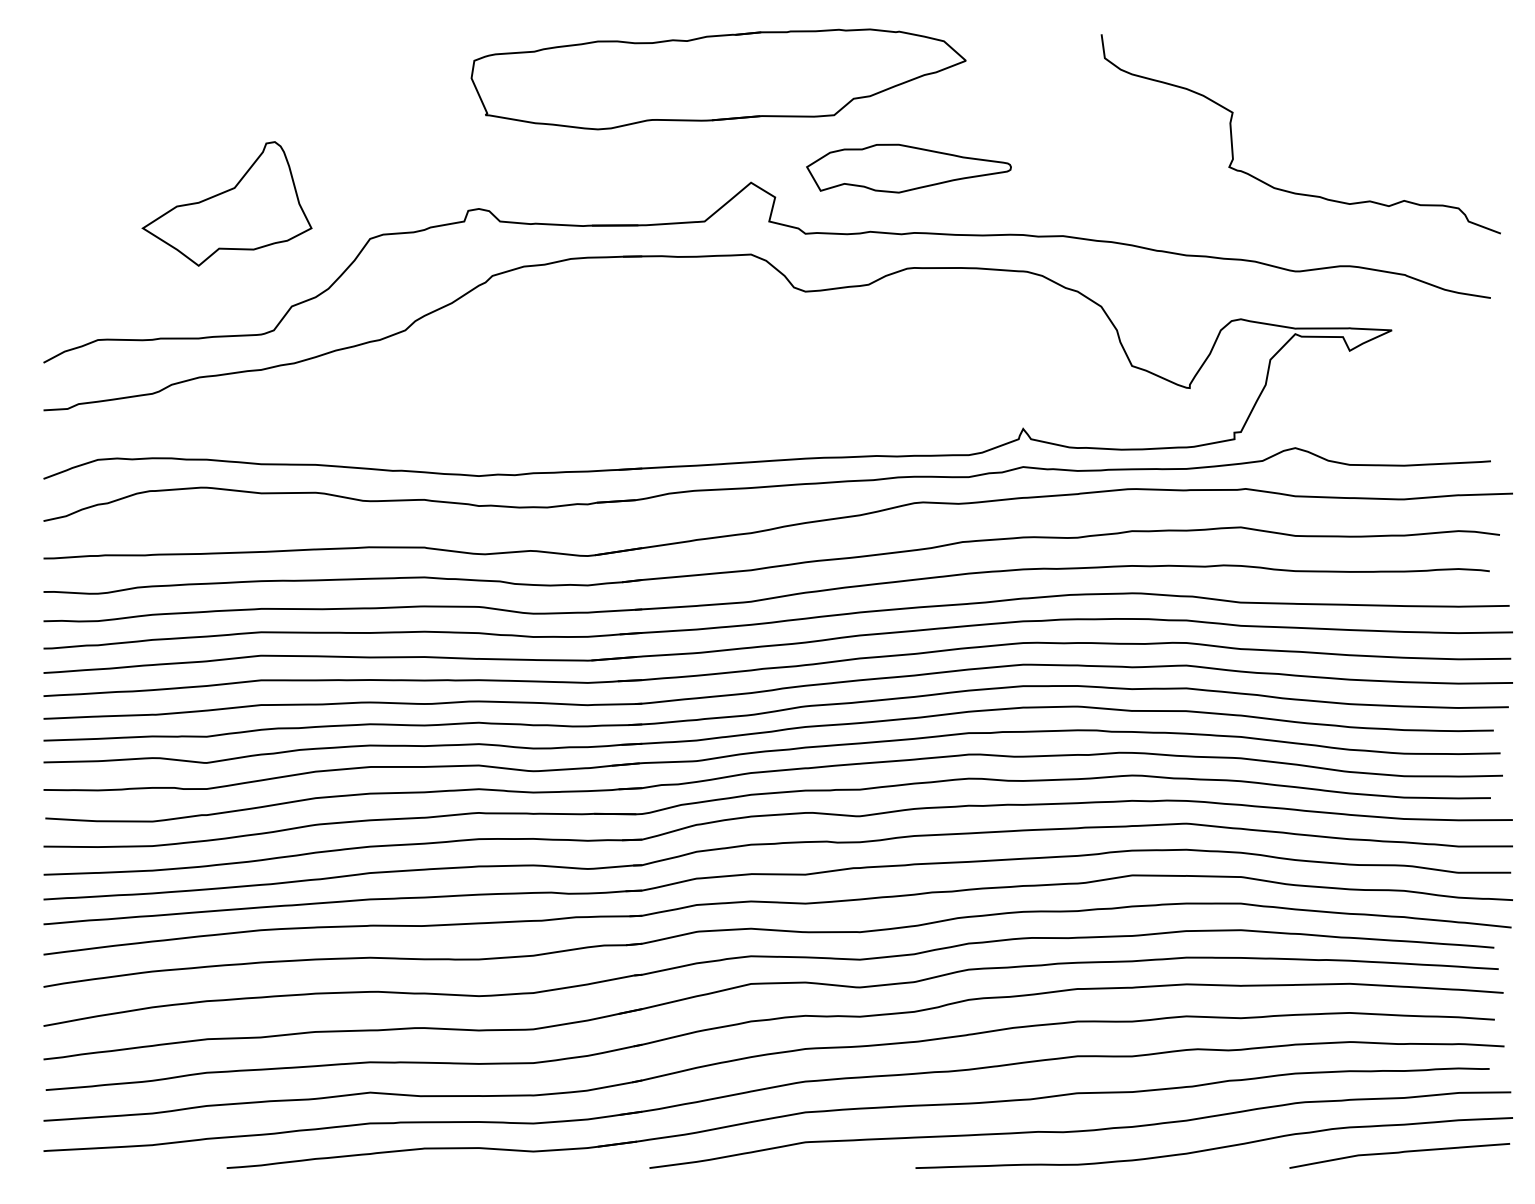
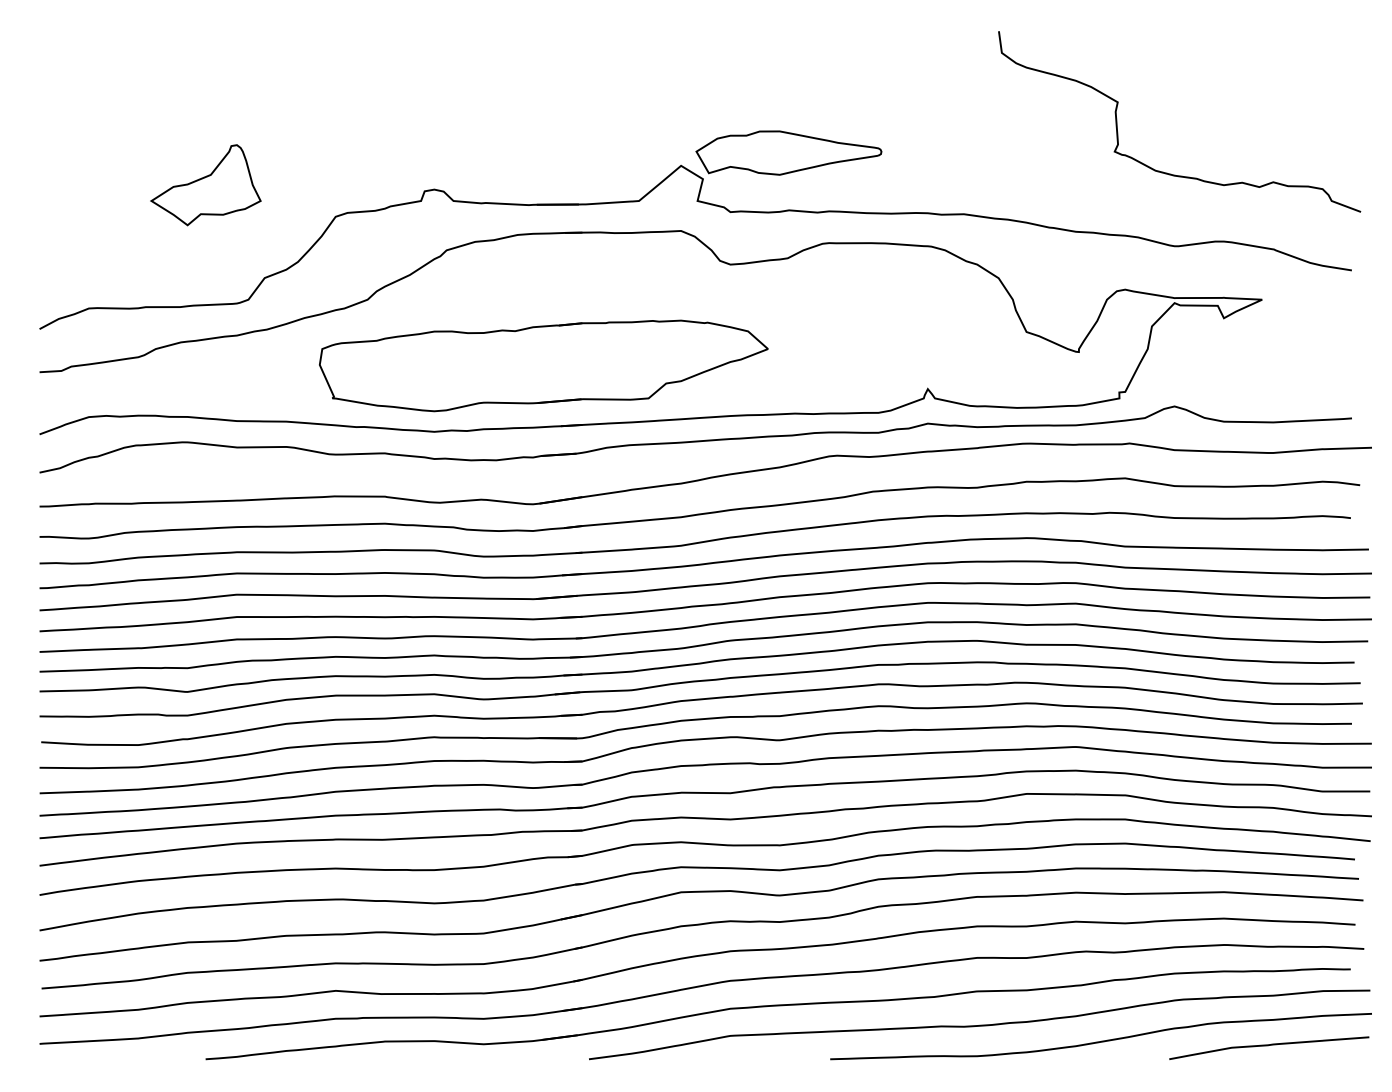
part: (718, 79) -> (543, 366), moved
part: (908, 168) -> (788, 152), moved
part: (226, 204) -> (205, 185), size x0.71

